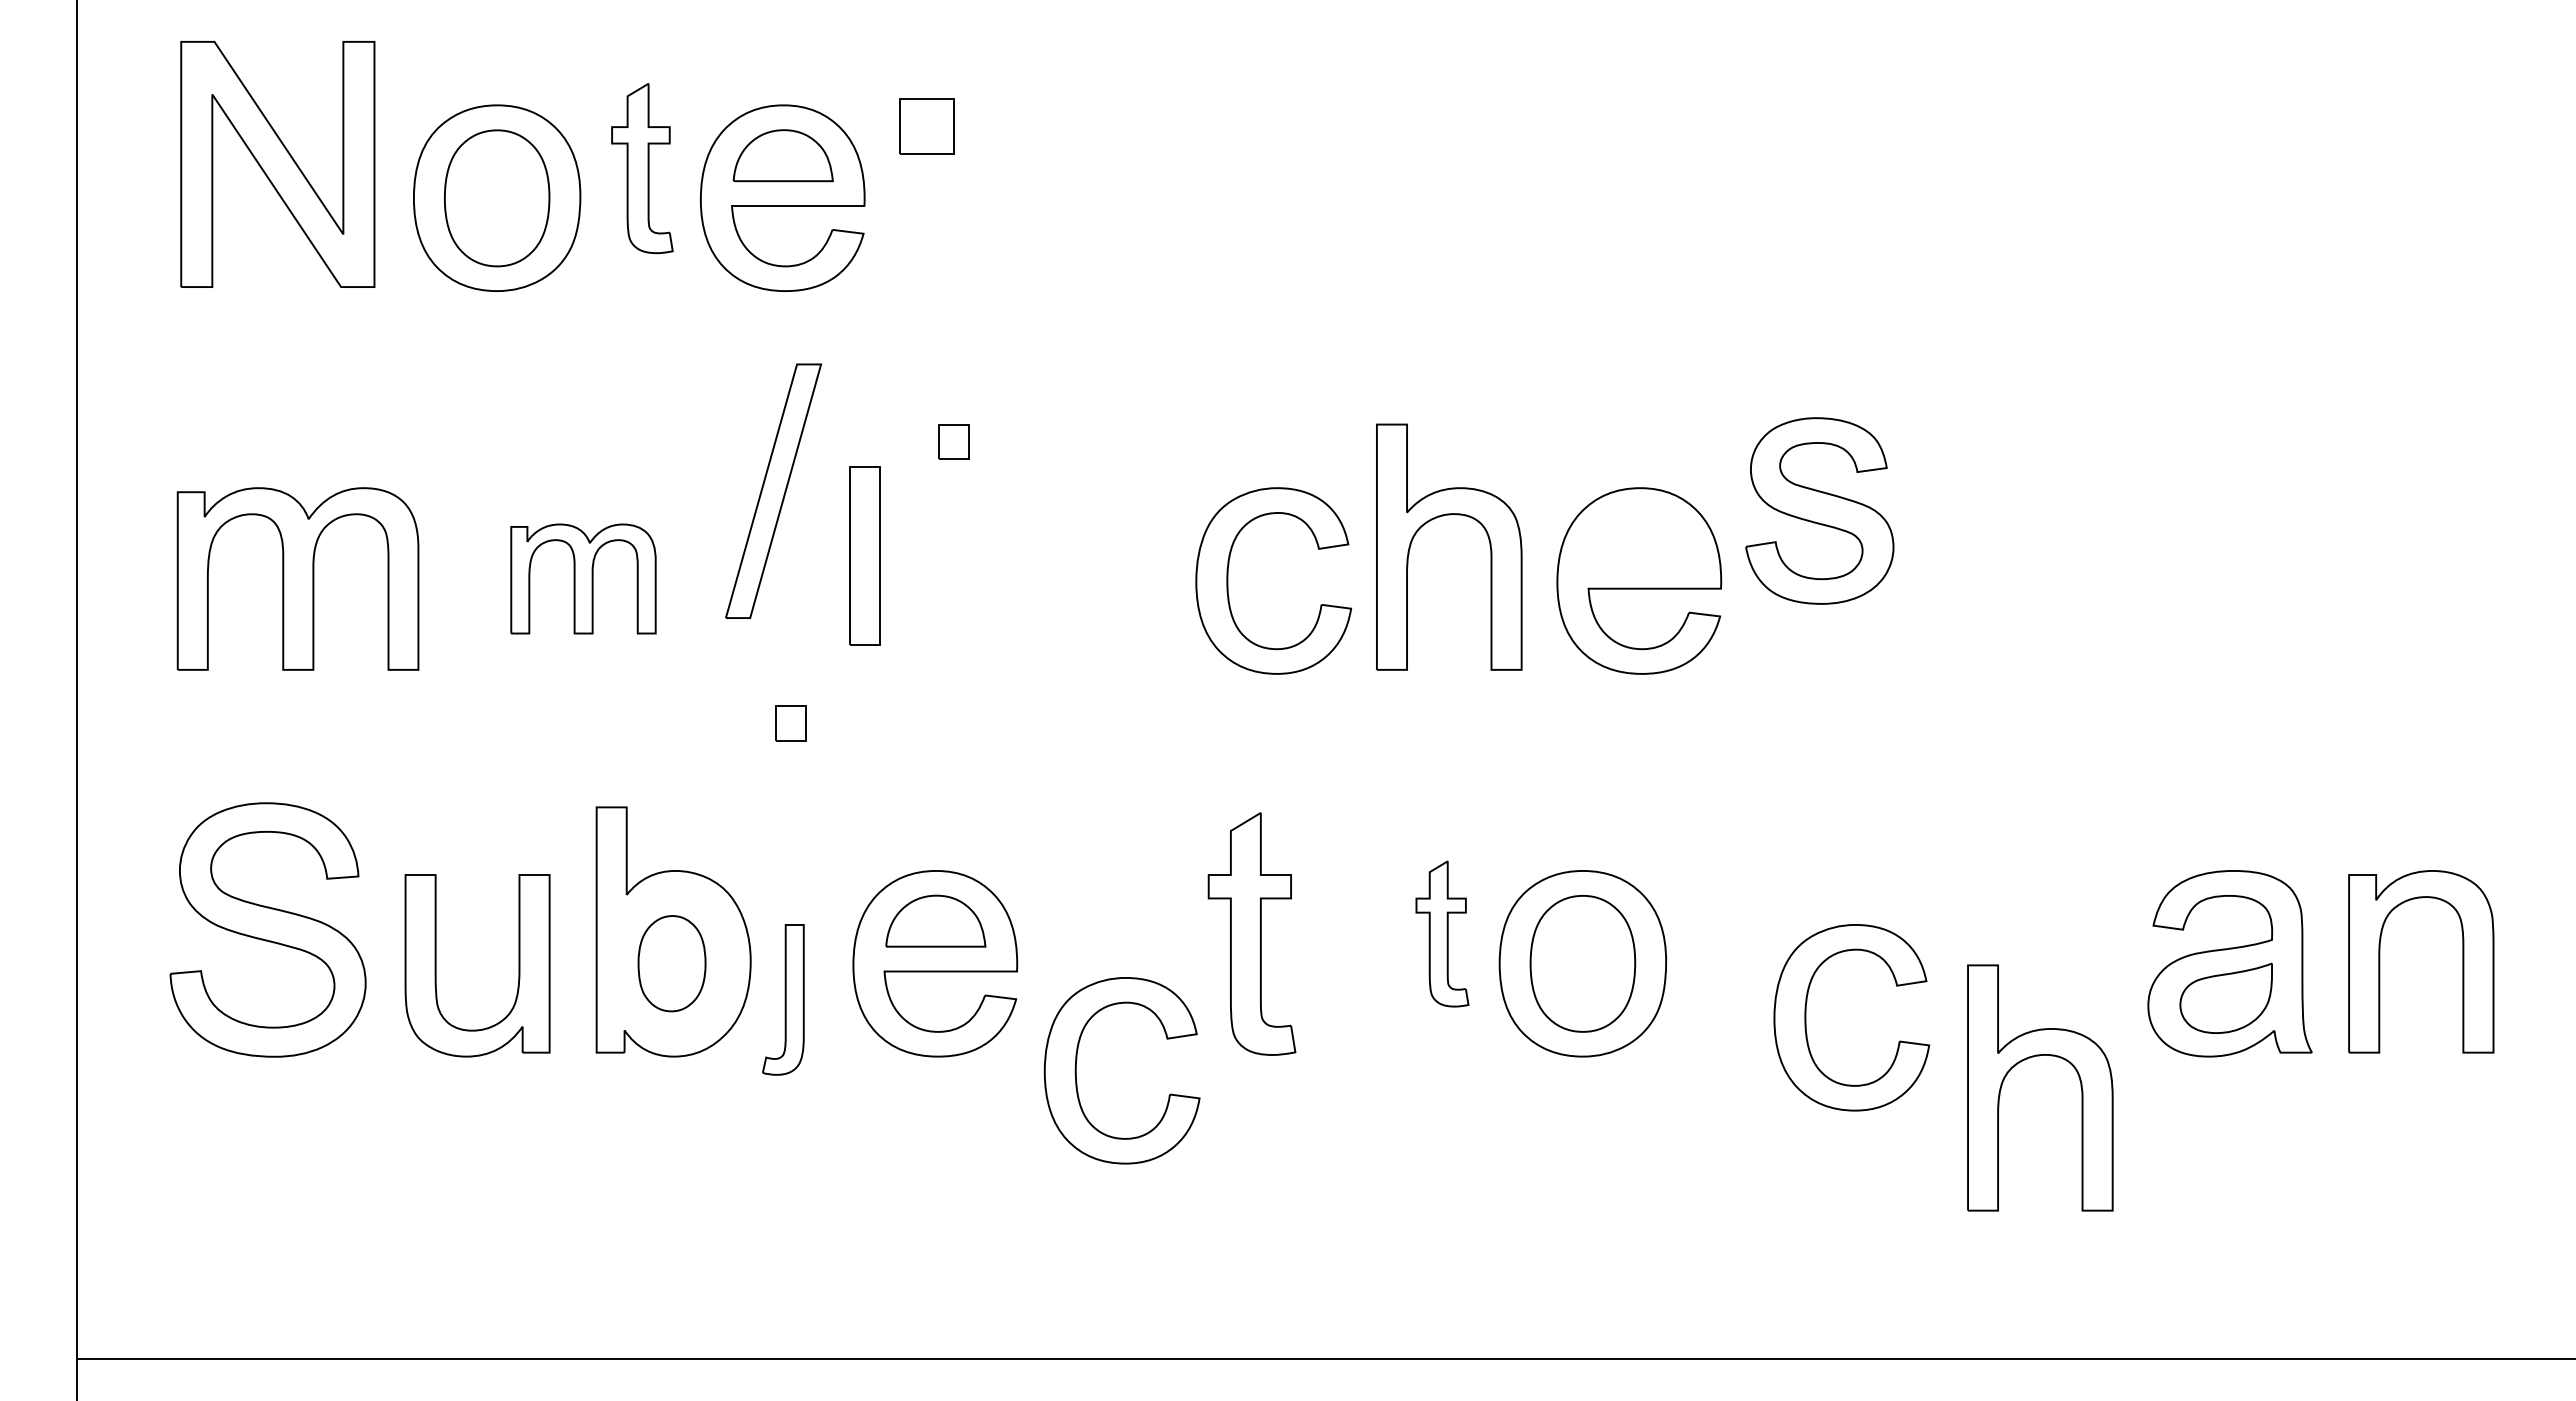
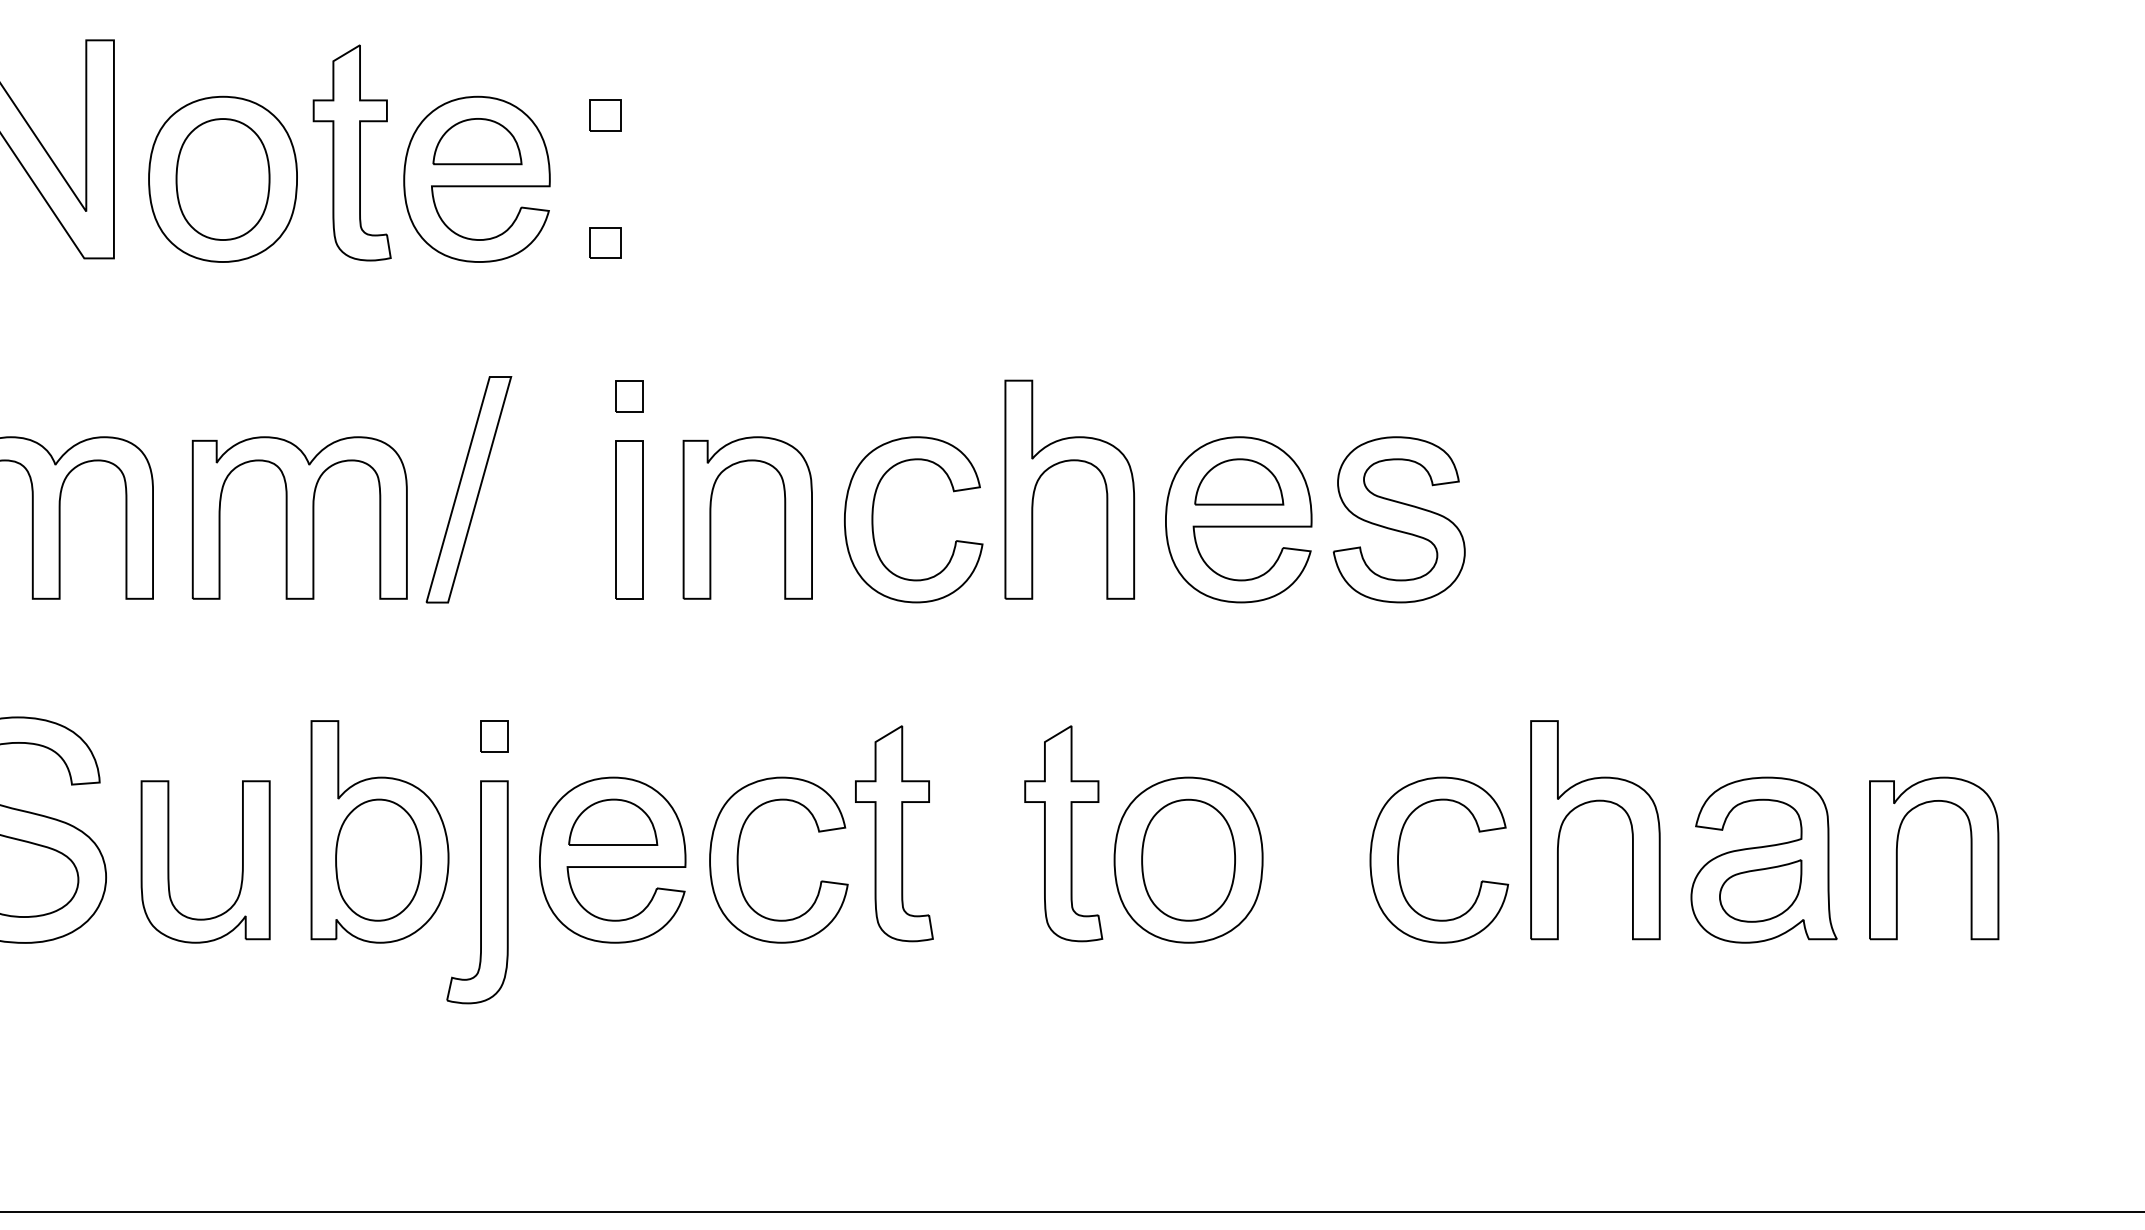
part: (926, 126) -> (604, 115), size x0.62
part: (642, 168) -> (352, 152), size x1.43
part: (926, 269) -> (604, 242), added
part: (773, 490) -> (468, 489), moved
part: (1819, 510) -> (1399, 519), moved
part: (1639, 538) -> (1238, 481), added
part: (864, 555) -> (628, 519), moved
part: (583, 578) -> (299, 517), size x1.67
part: (1128, 578) -> (784, 517), added
part: (790, 723) -> (493, 736), moved
part: (1442, 933) -> (1063, 833), size x1.67
part: (671, 963) -> (378, 859), size x1.43
part: (783, 999) -> (477, 891), size x1.67
part: (1806, 1017) -> (1399, 859), moved
part: (2030, 1058) -> (1586, 803), moved
part: (1076, 1070) -> (738, 859), moved

